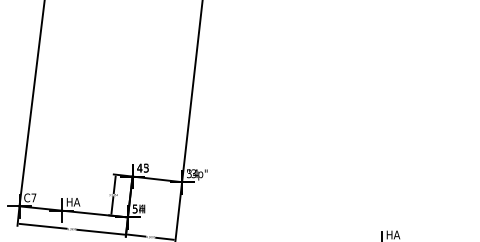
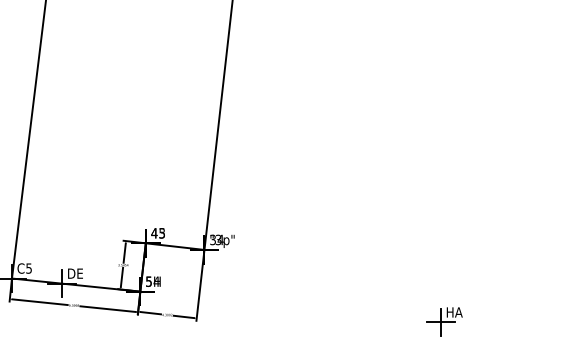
text: (33, 197) -> (28, 268), C7 -> C5
text: (73, 202) -> (76, 273), HA -> DE

